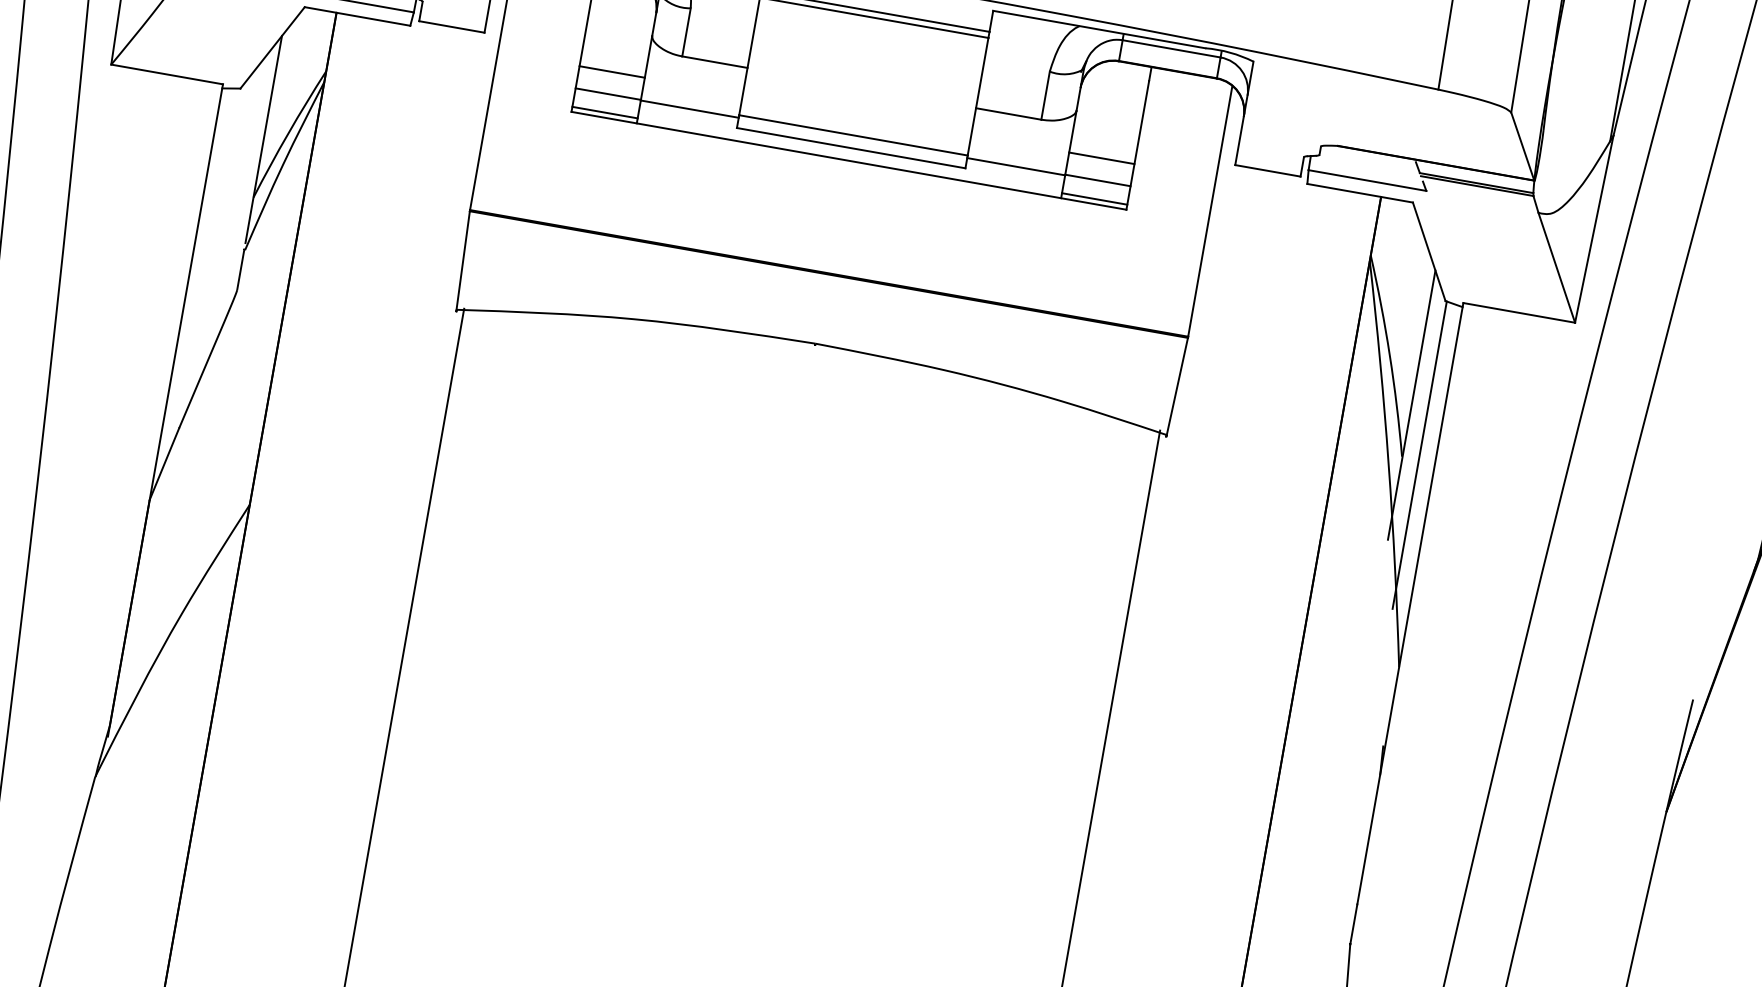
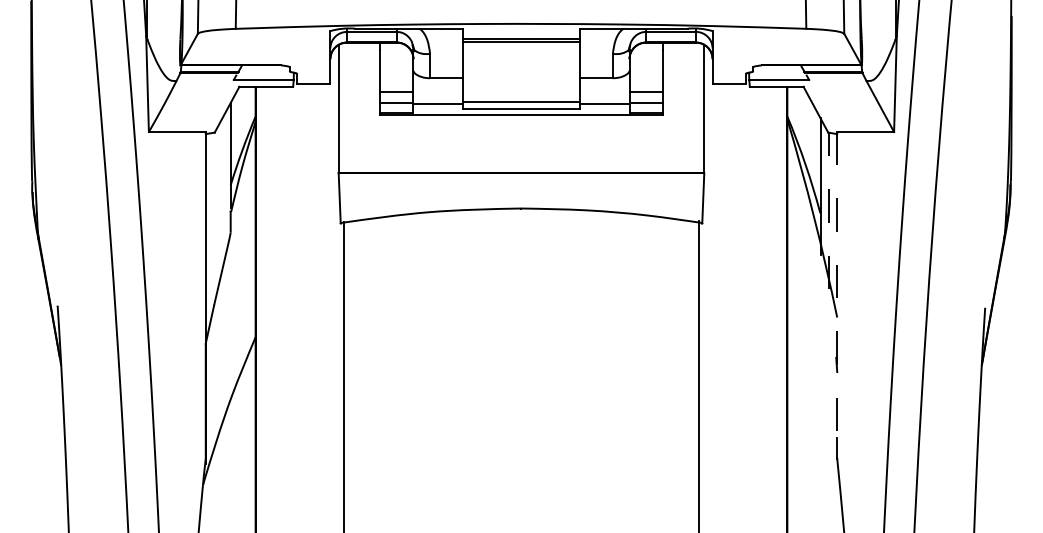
line: (1419, 454) -> (828, 210), solid -> dashed
line: (1410, 604) -> (837, 285), solid -> dashed

